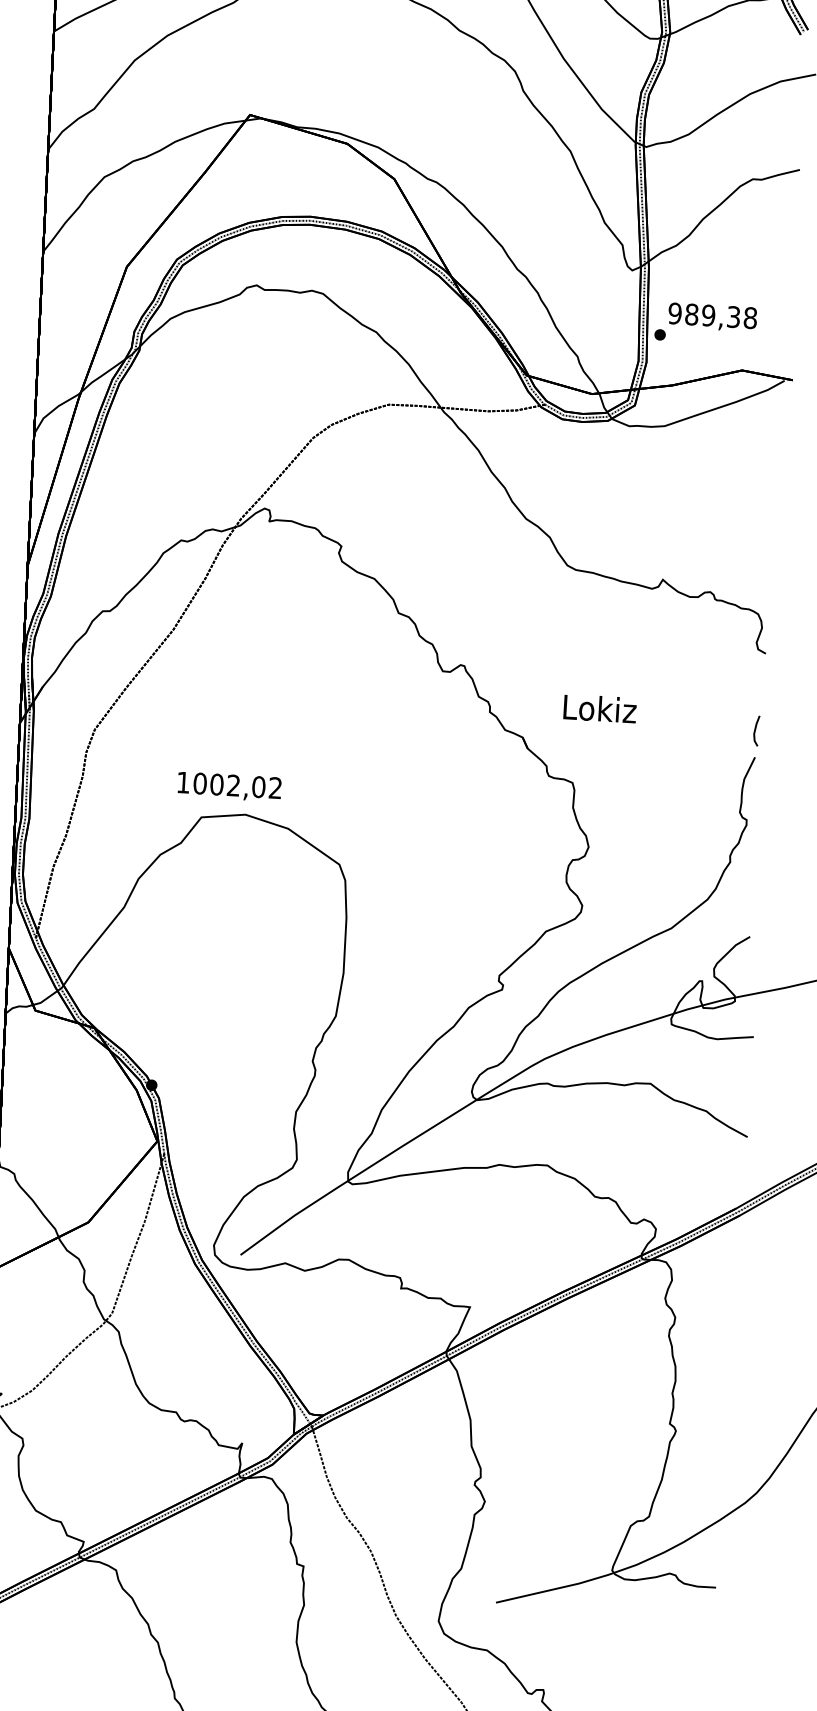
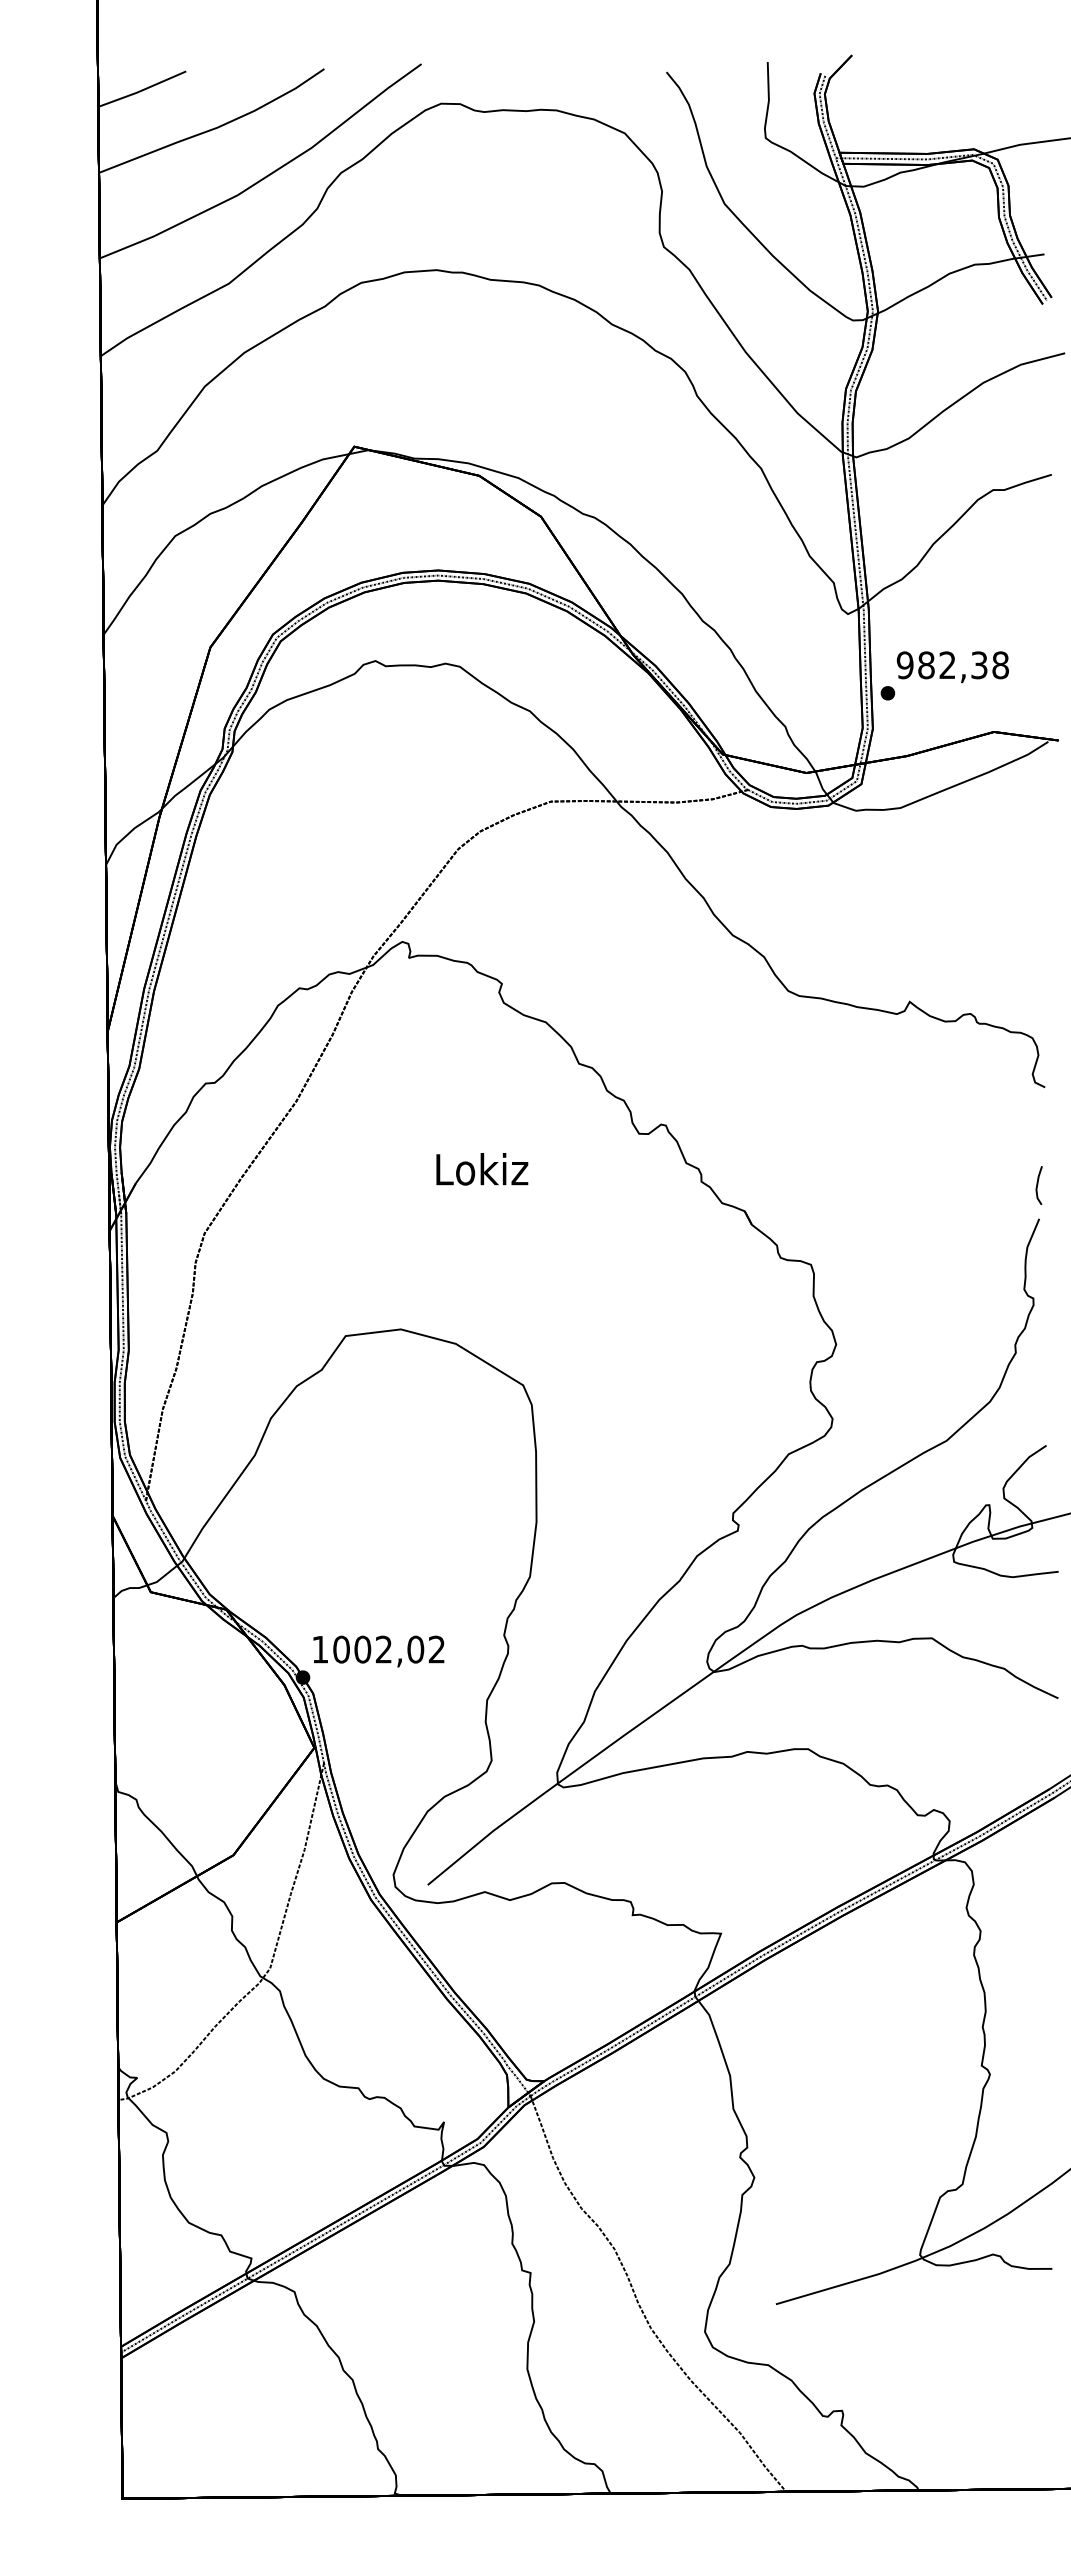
text: (708, 315) -> (947, 665), 989,38 -> 982,38
text: (600, 708) -> (482, 1169), moved
text: (229, 786) -> (378, 1651), moved

